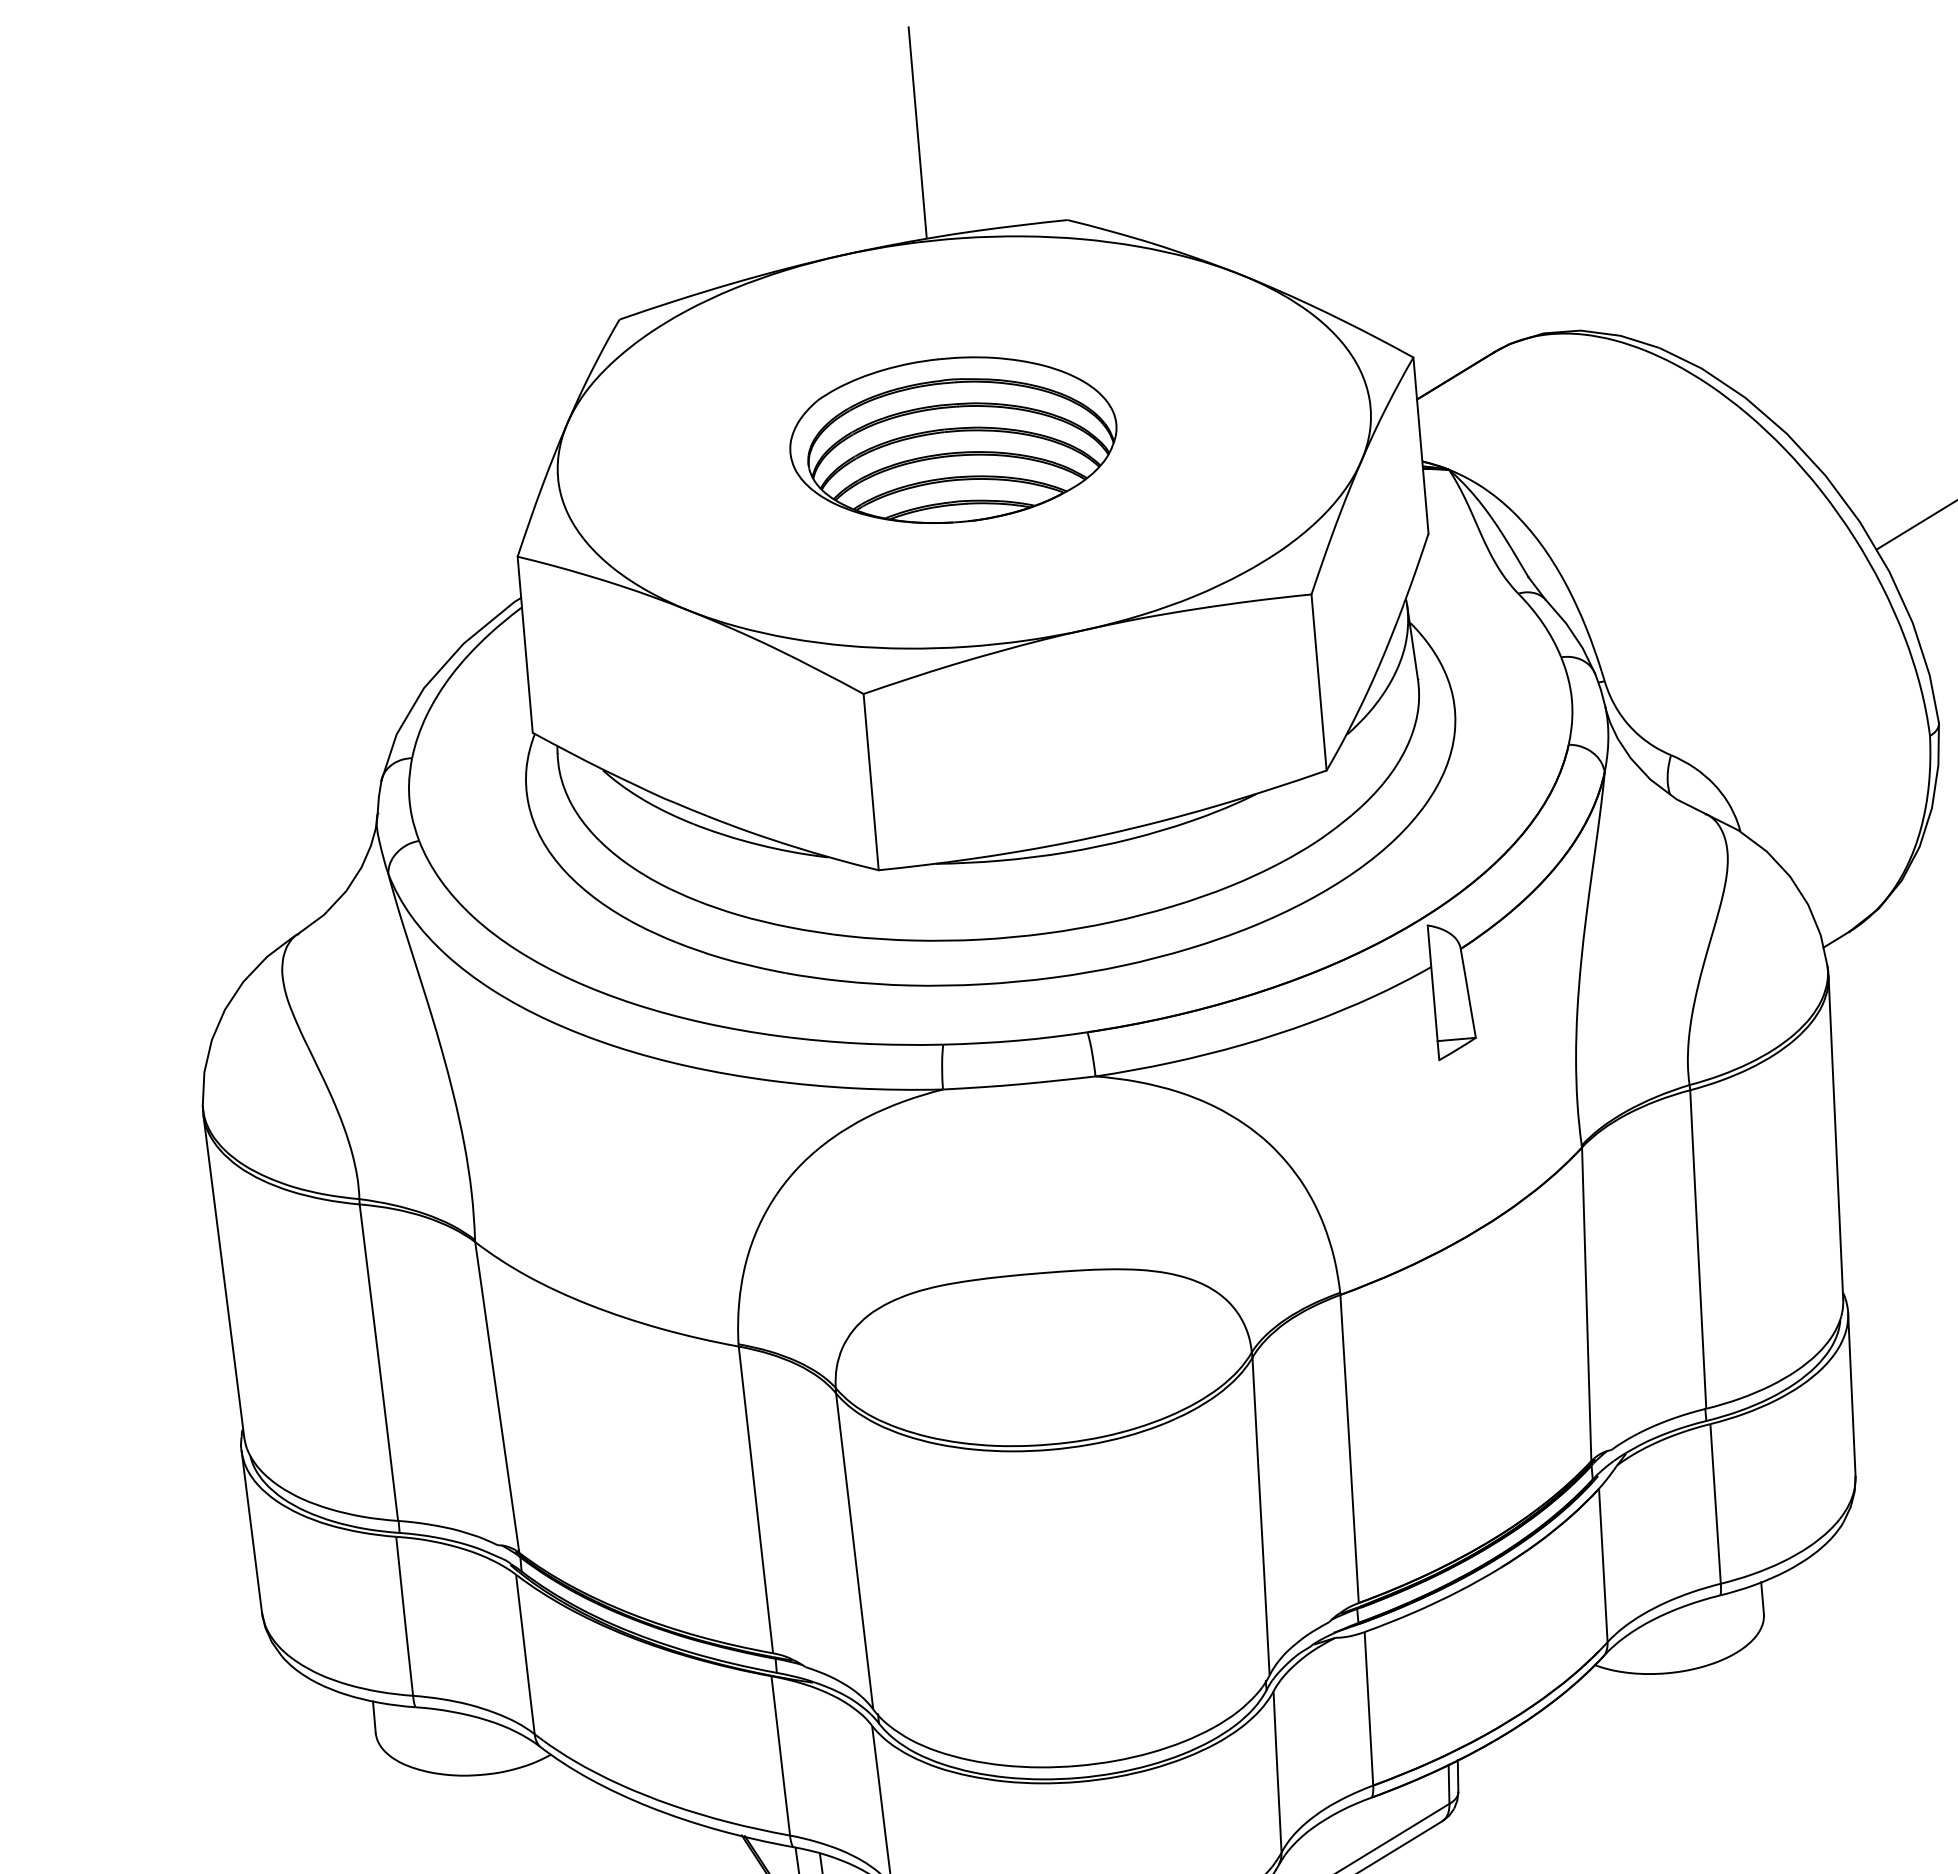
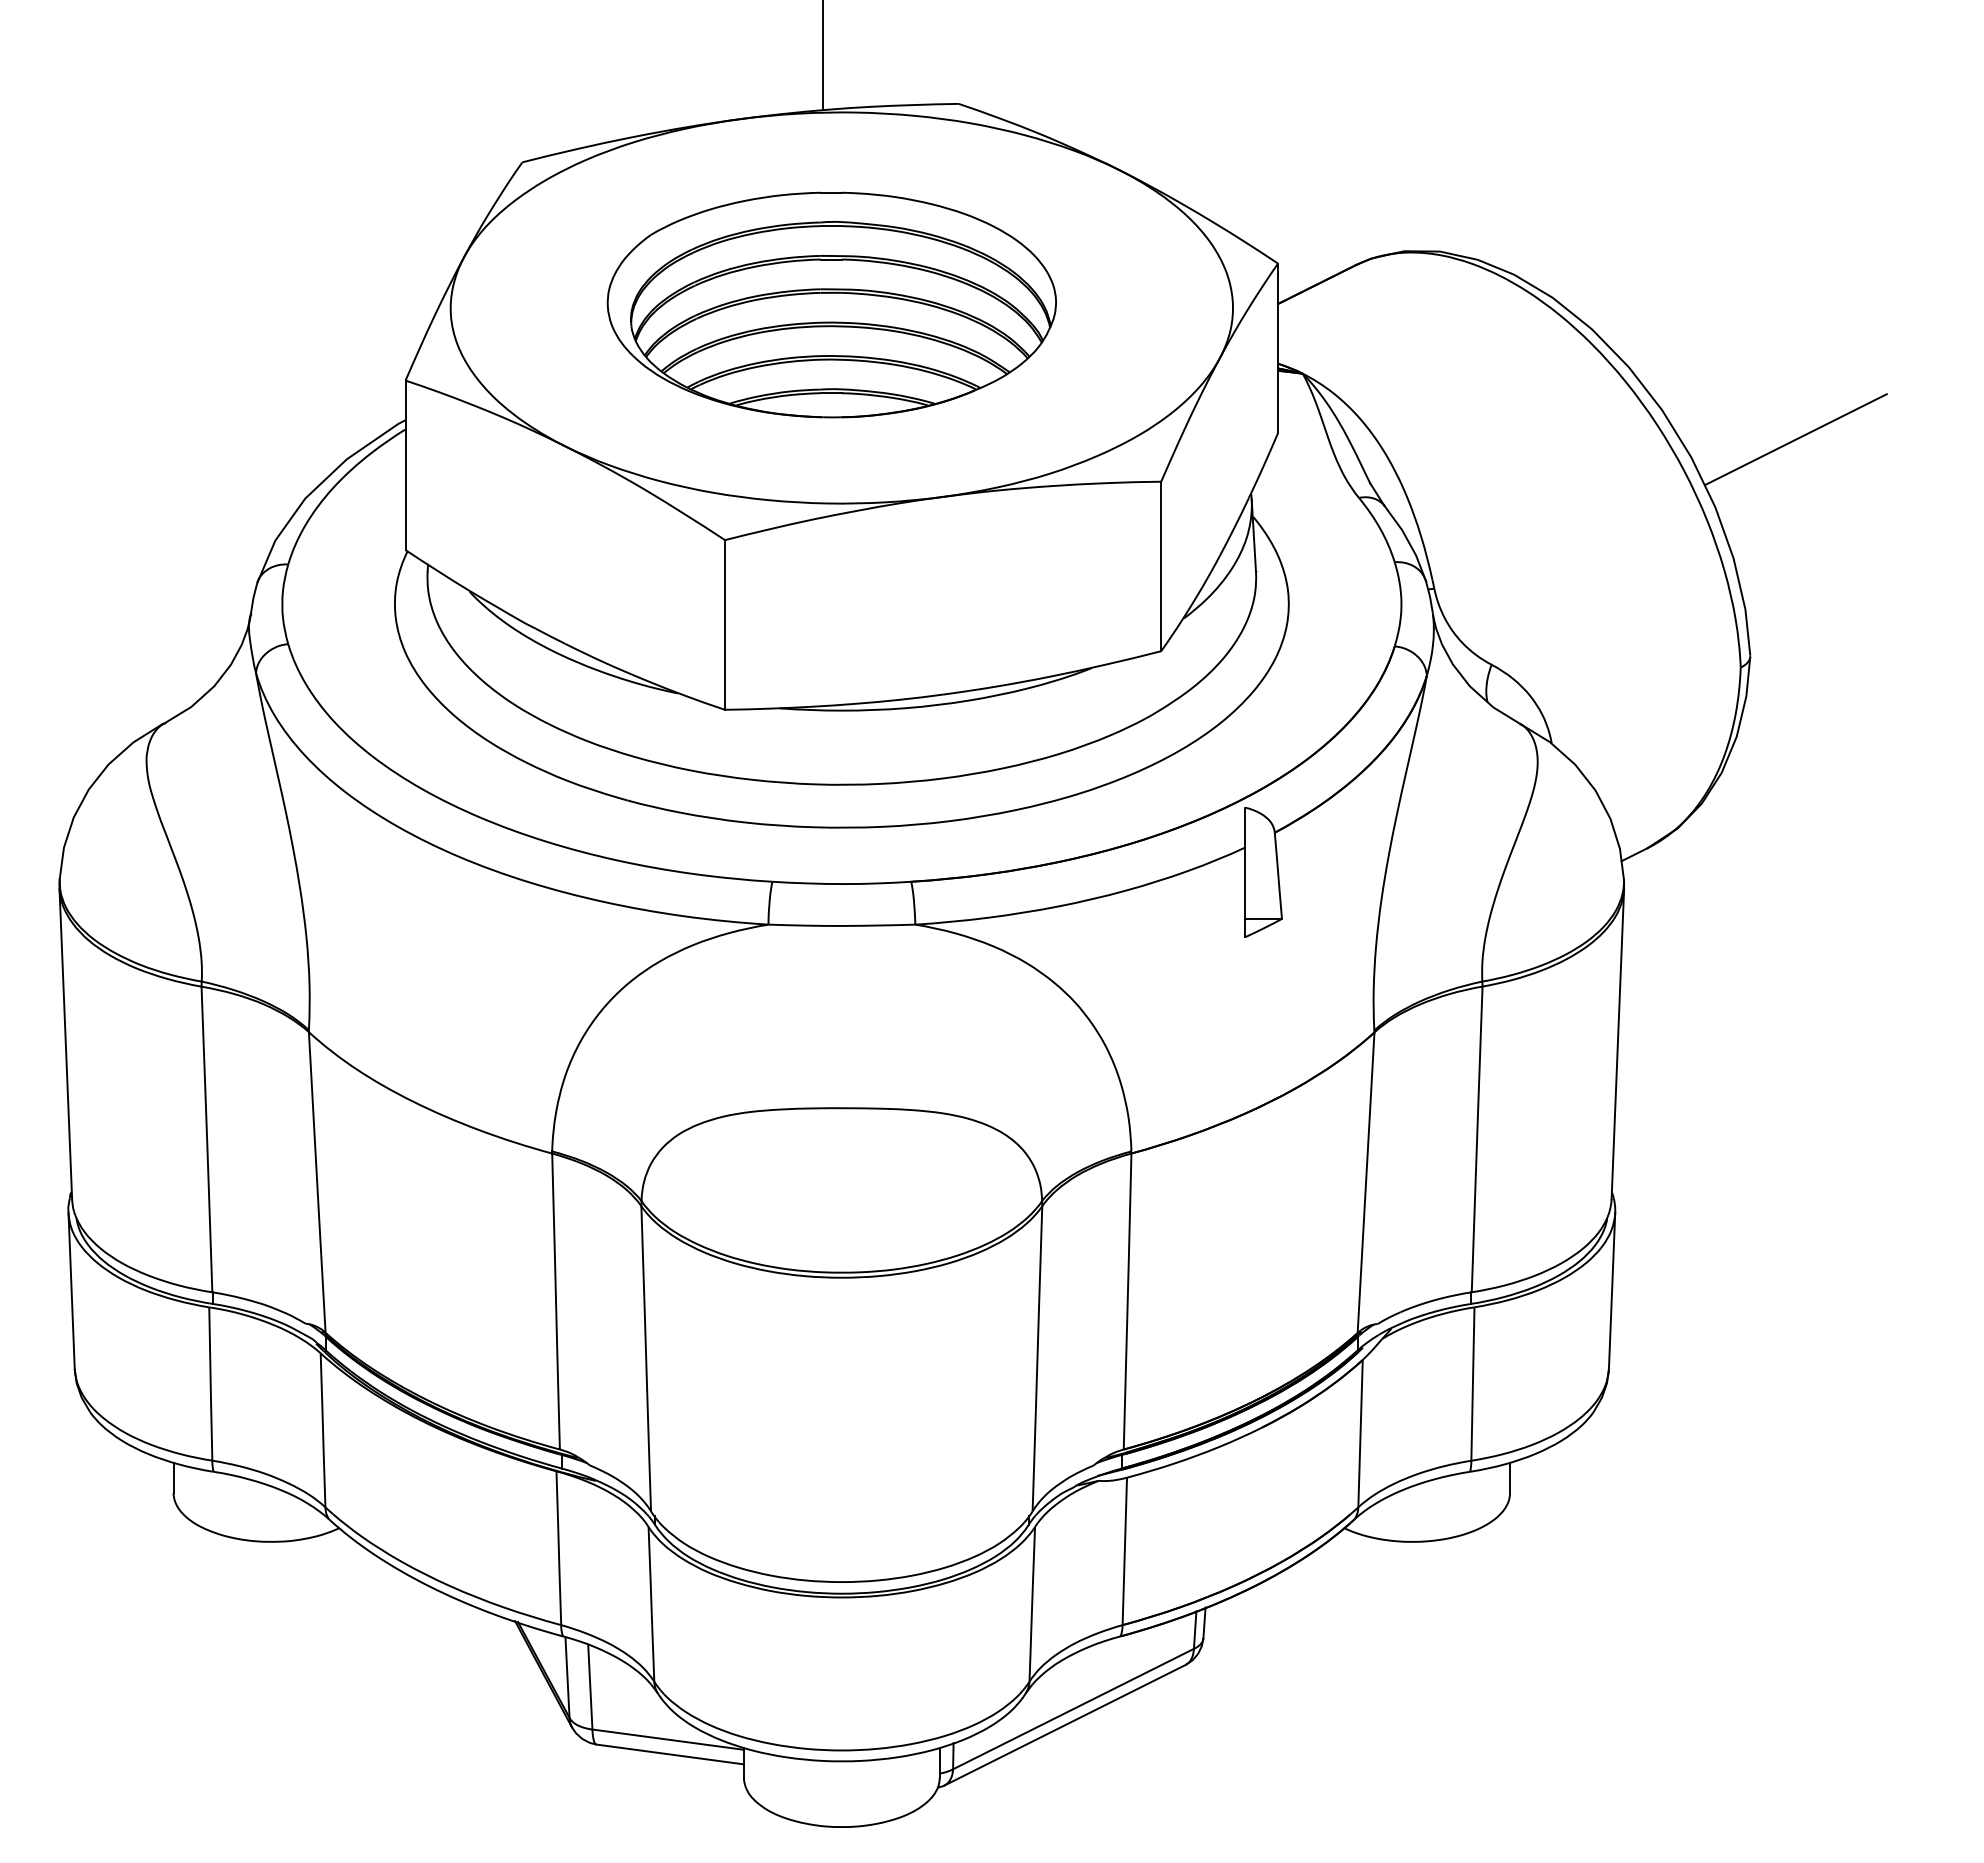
part: (953, 439) -> (831, 304), size x1.43

